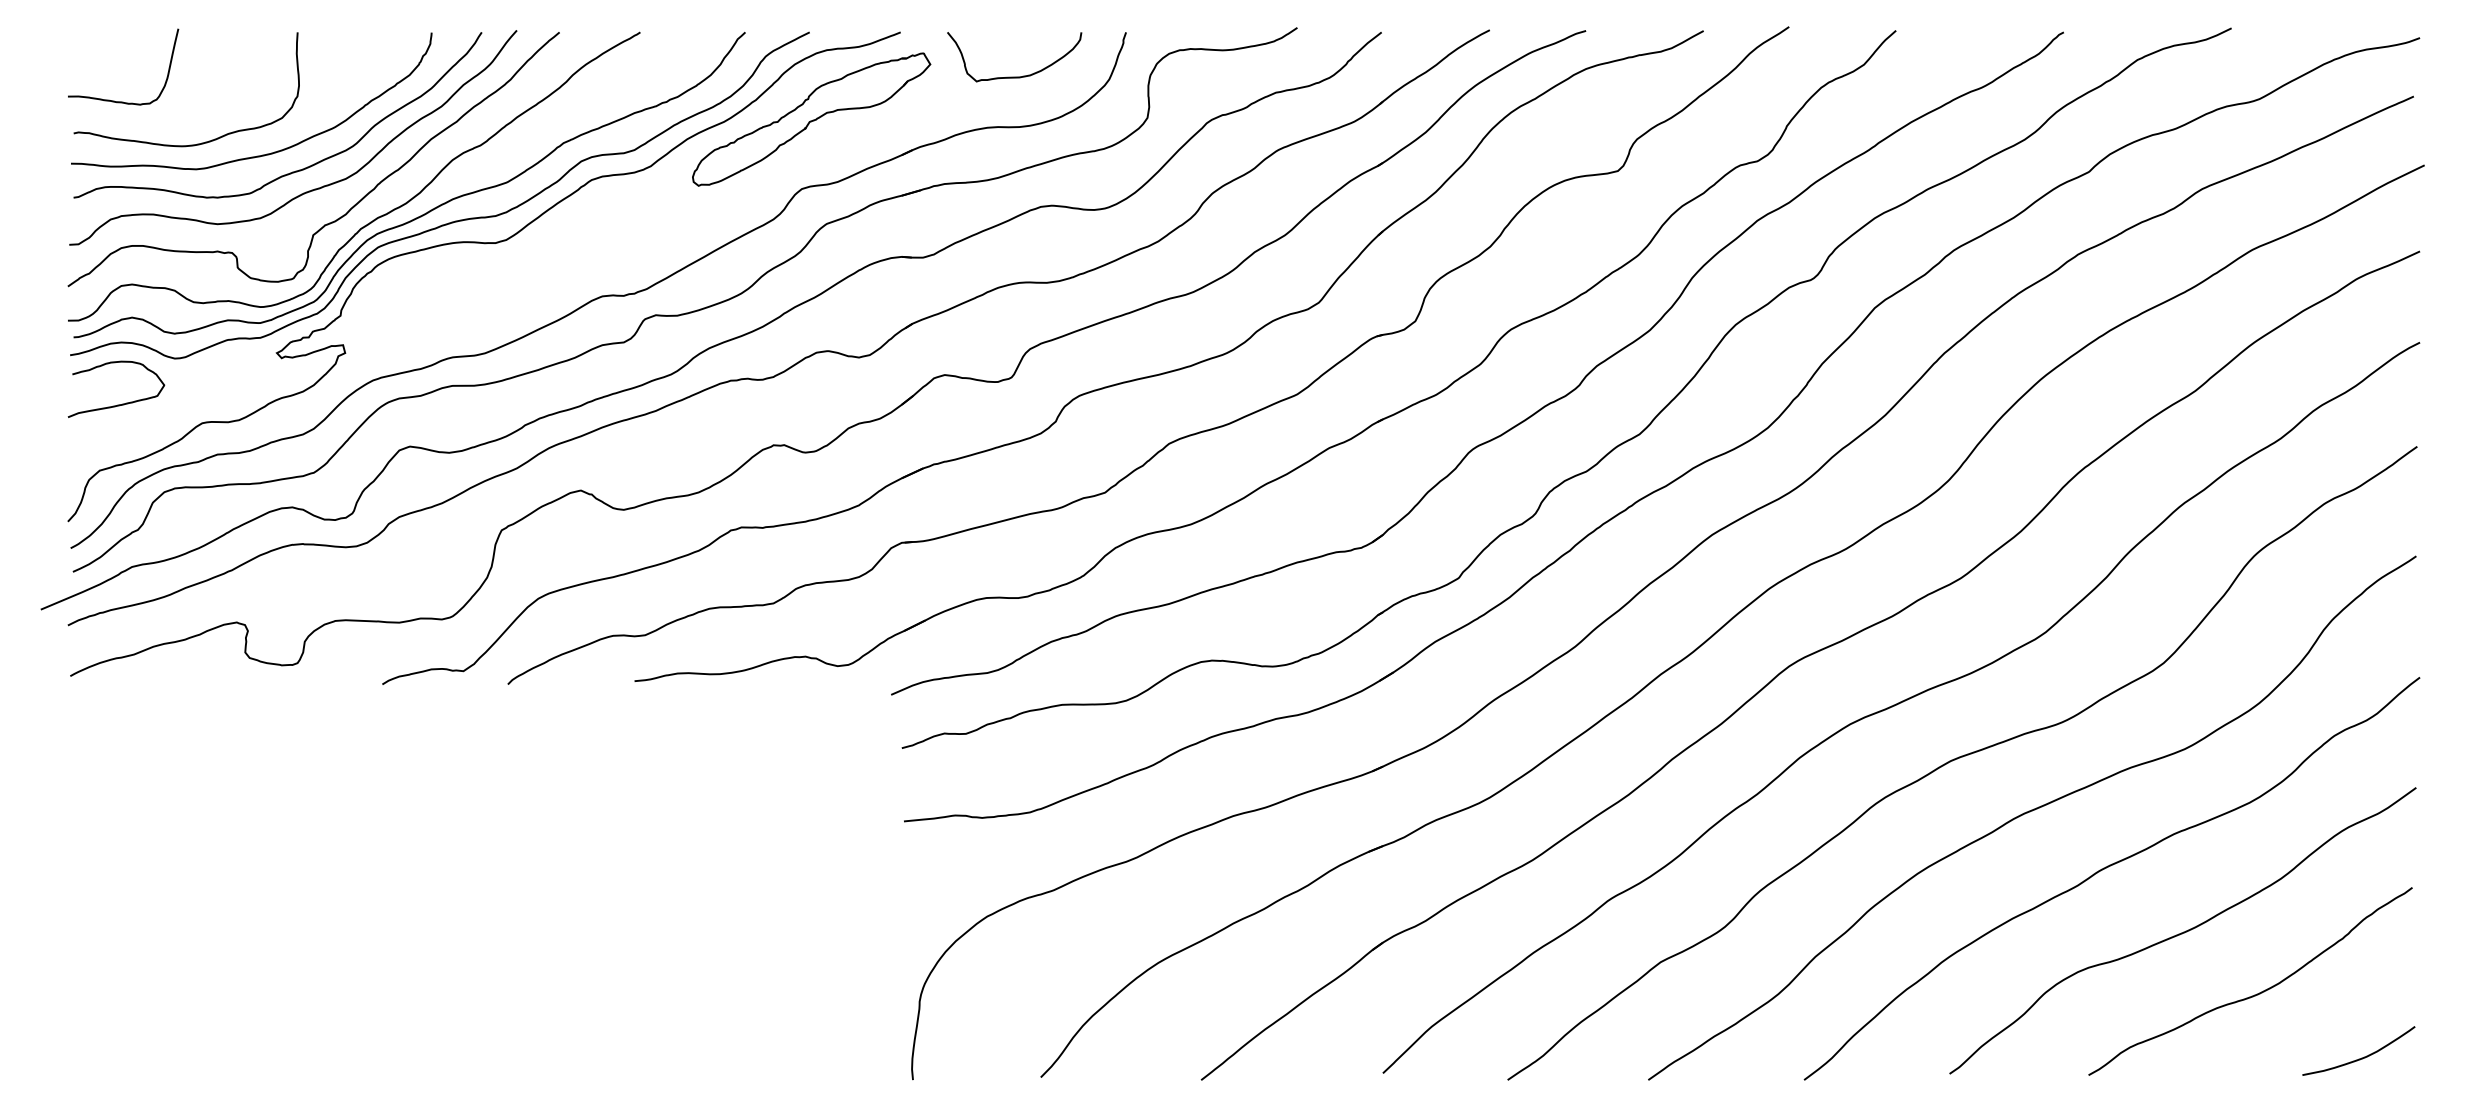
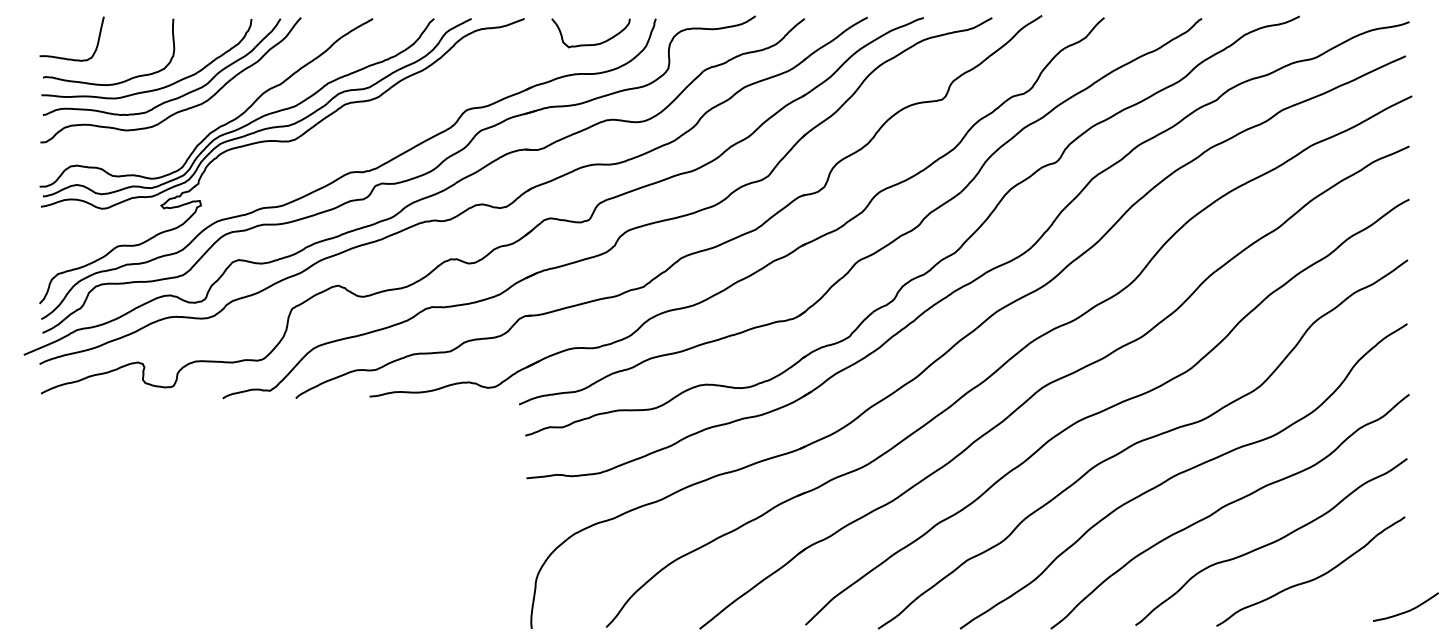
part: (811, 119) -> (472, 69), removed
curve: (356, 201) -> (207, 117), removed
curve: (120, 402) -> (70, 234), removed
curve: (2361, 1056) -> (1407, 610), moved

